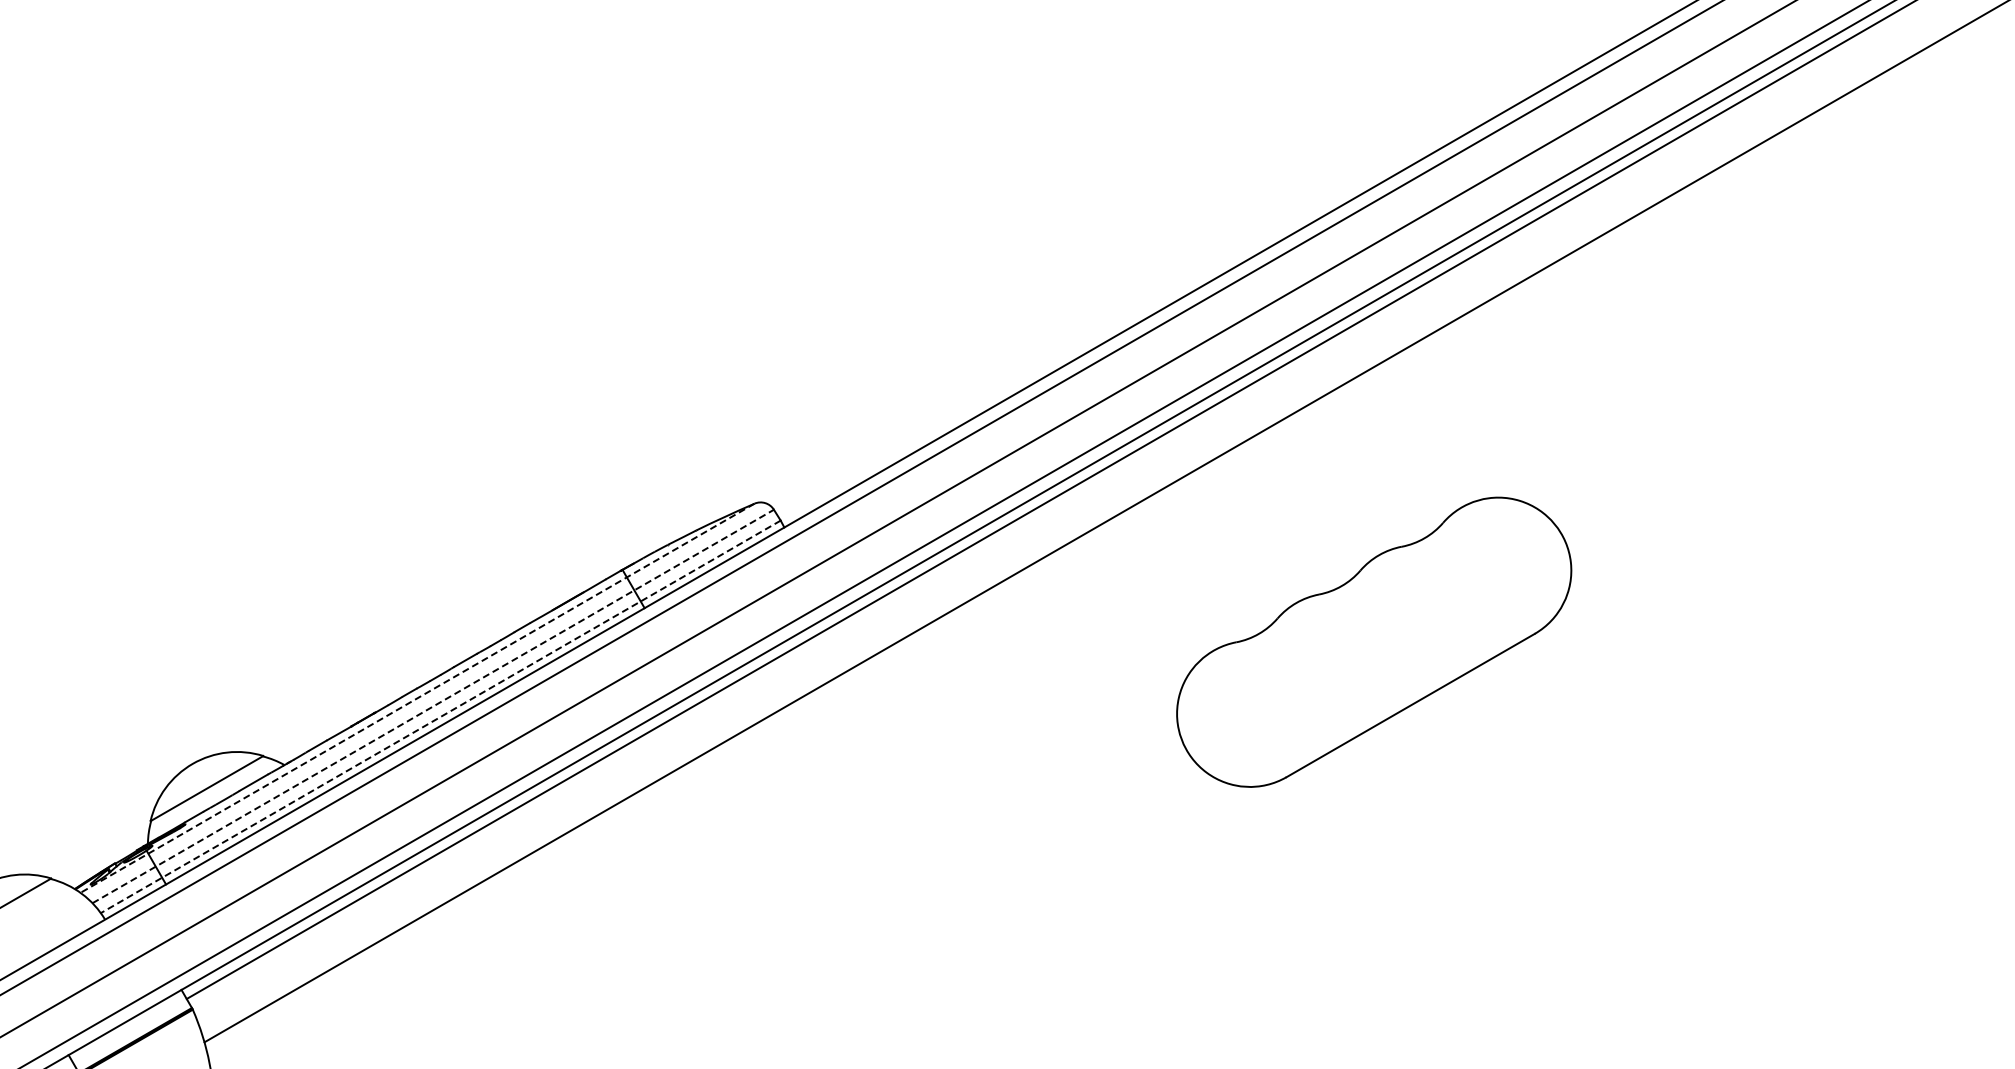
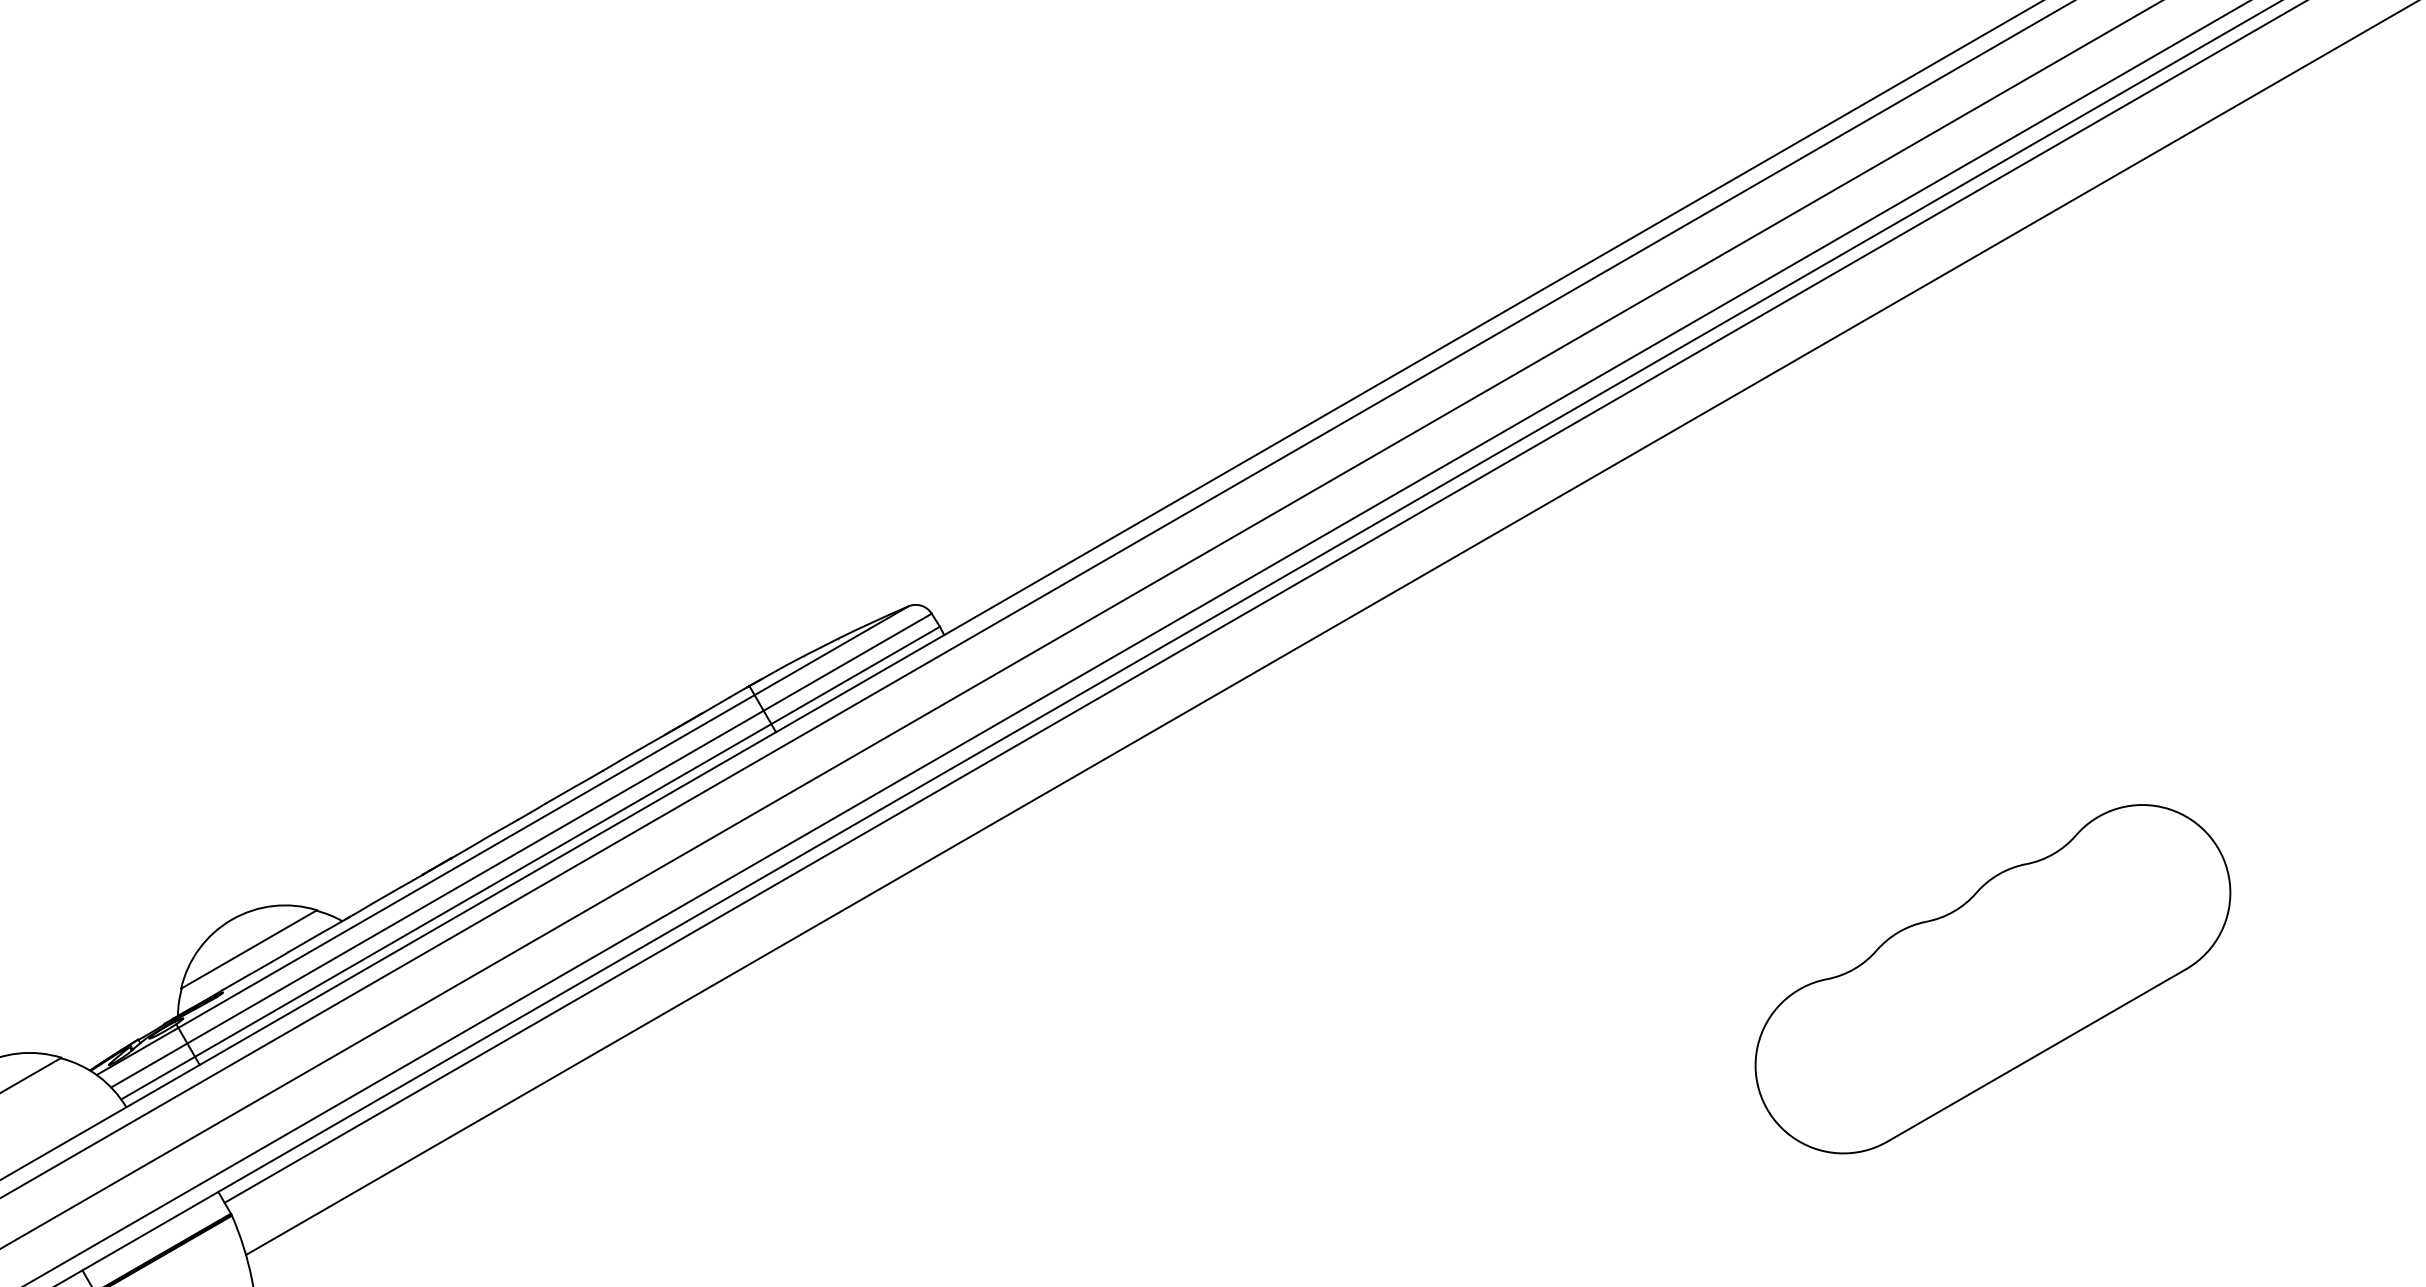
part: (1374, 641) -> (1993, 978), moved
line: (417, 698) -> (502, 840), dashed -> solid
line: (433, 706) -> (521, 850), dashed -> solid
line: (440, 716) -> (530, 862), dashed -> solid

